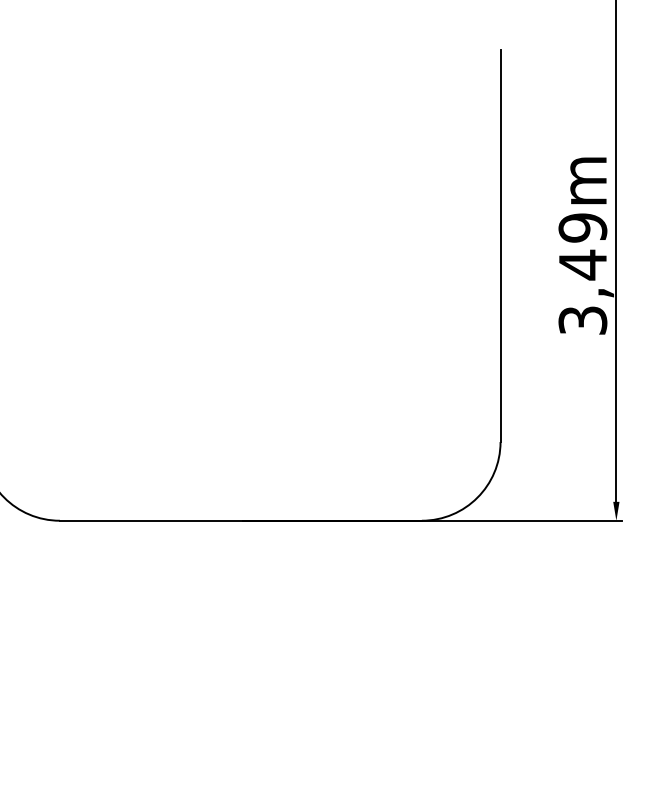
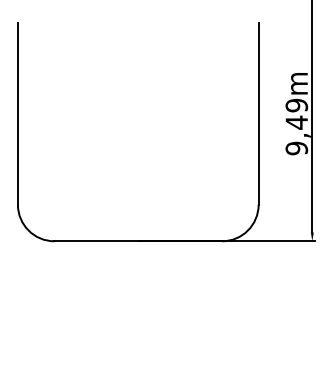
text: (582, 320) -> (296, 148), 3,49m -> 9,49m

